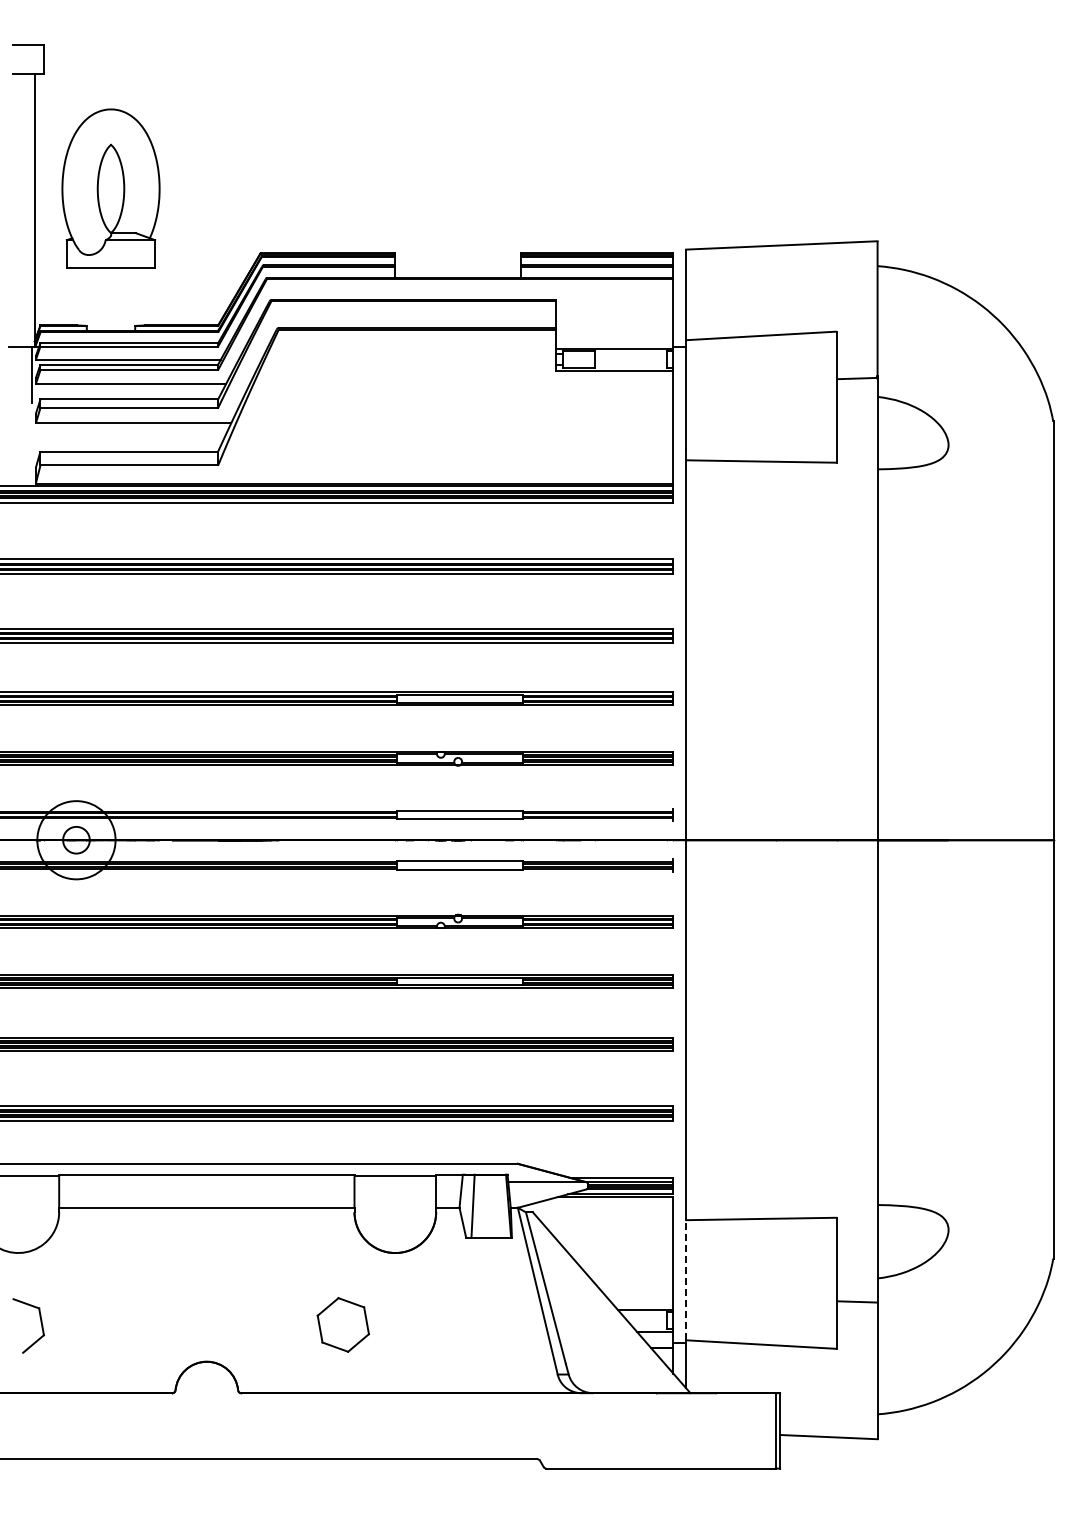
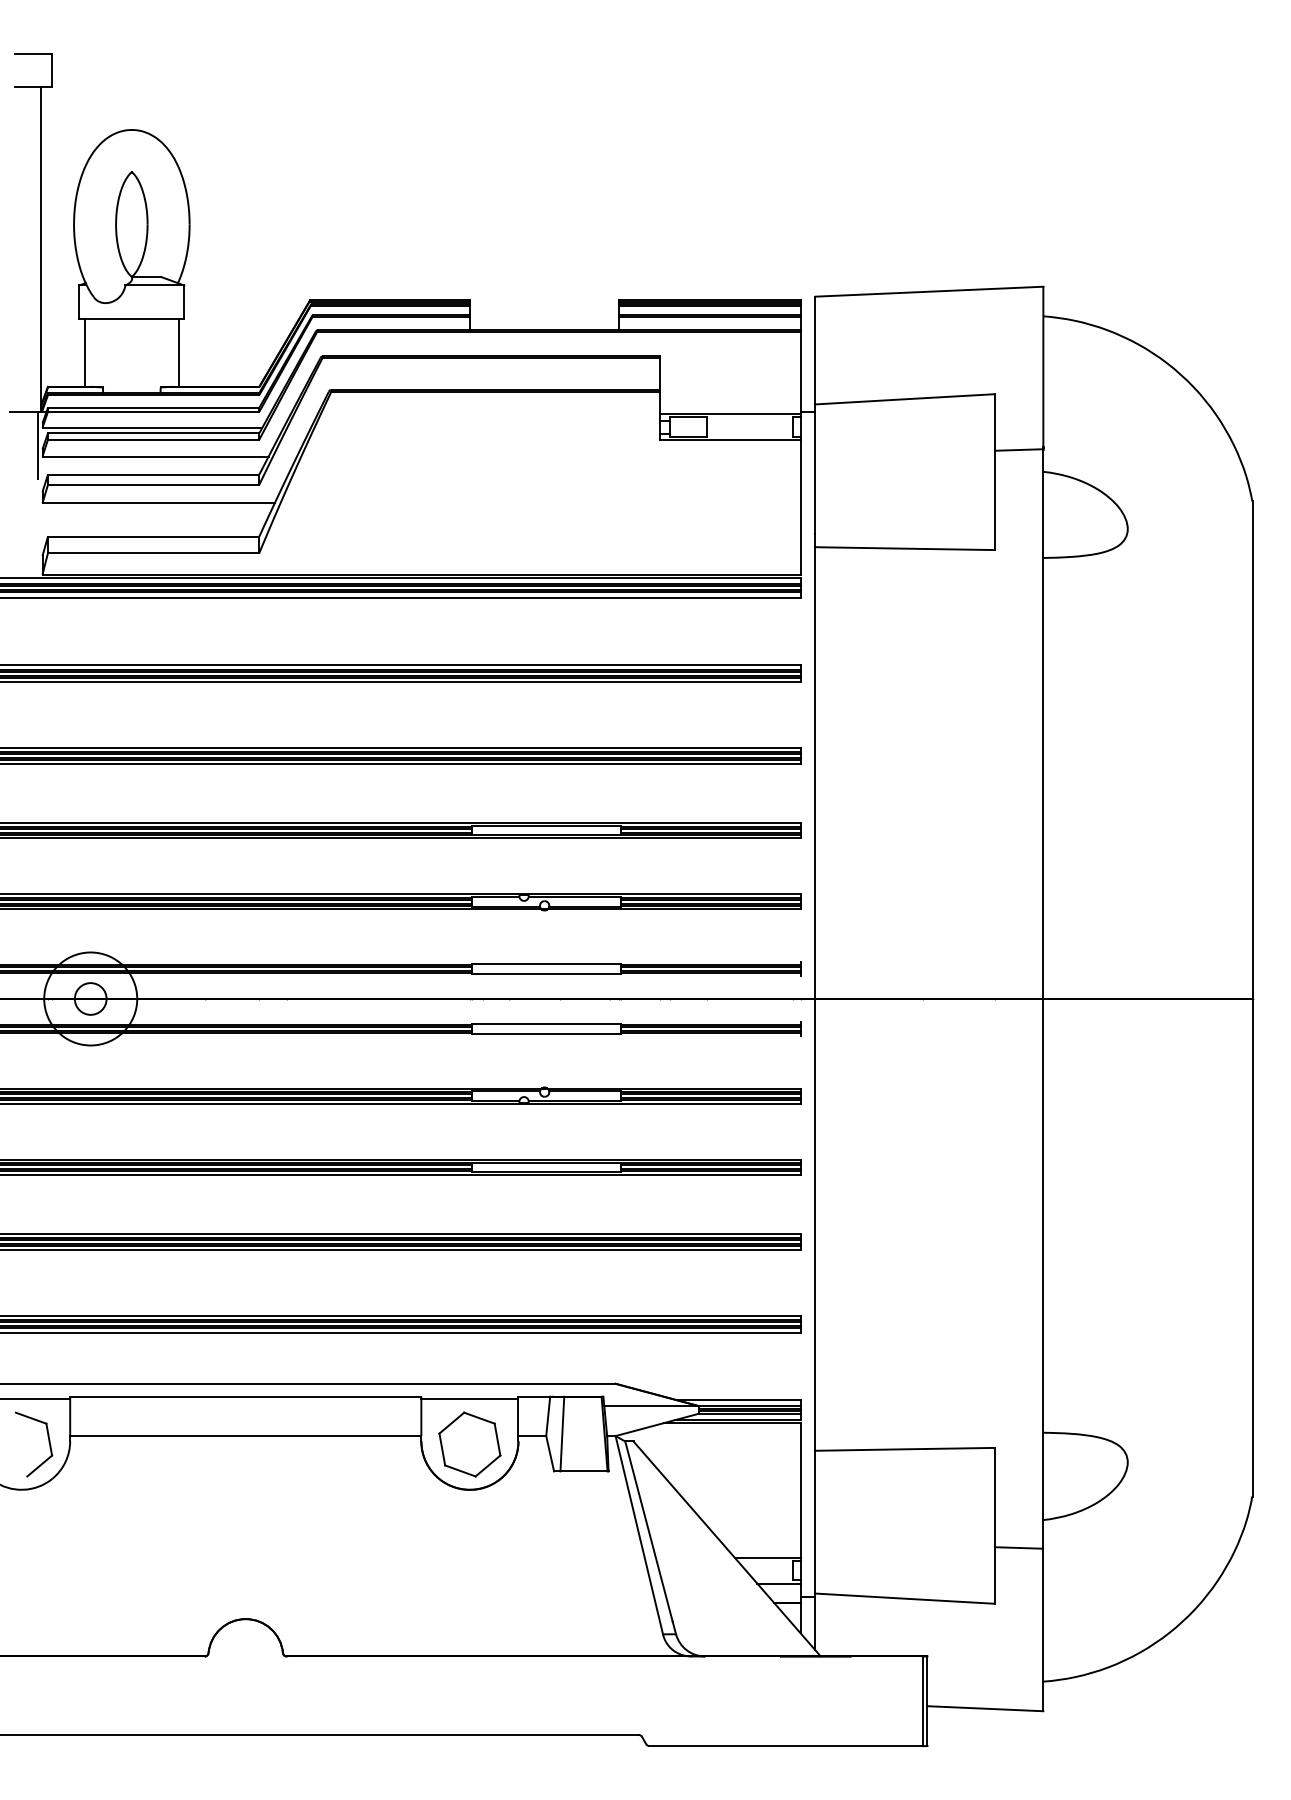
line: (71, 296) -> (84, 352), added
line: (150, 296) -> (178, 352), added
line: (685, 1279) -> (814, 1521), dashed -> solid
part: (40, 1322) -> (47, 1440), moved
part: (342, 1324) -> (468, 1444), moved

